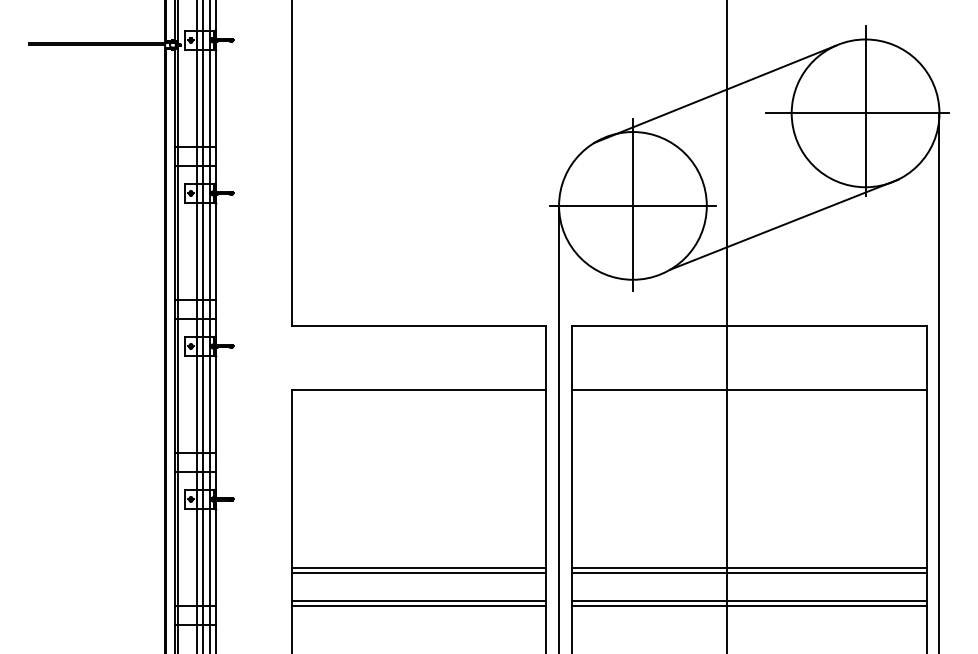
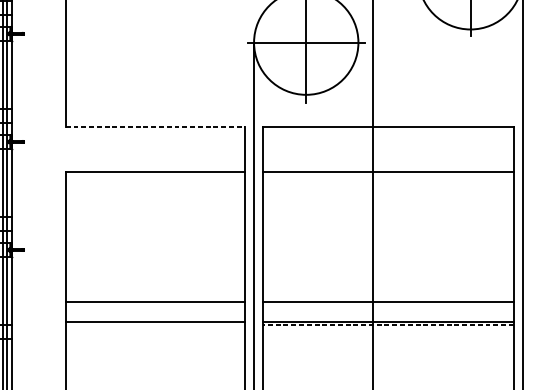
line: (784, 224) -> (413, 55), removed
line: (419, 325) -> (155, 127), solid -> dashed
line: (419, 568) -> (155, 298), removed
line: (748, 568) -> (387, 298), removed
line: (419, 606) -> (155, 325), removed
line: (748, 606) -> (387, 325), solid -> dashed

